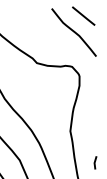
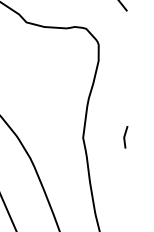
line: (95, 162) -> (125, 136), moved

